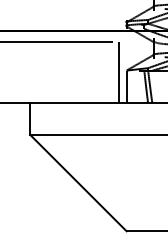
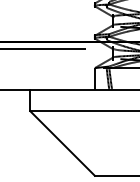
line: (118, 71) -> (89, 68), removed

